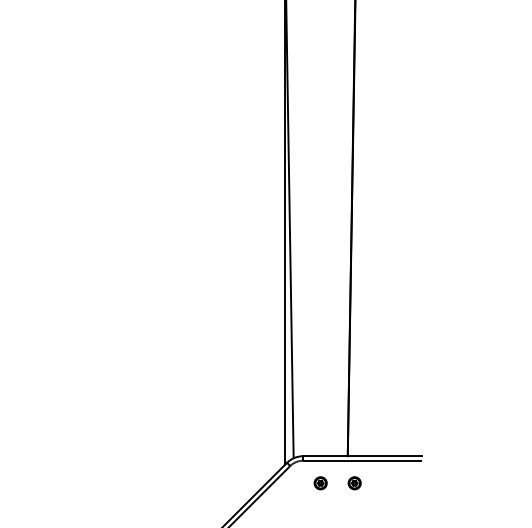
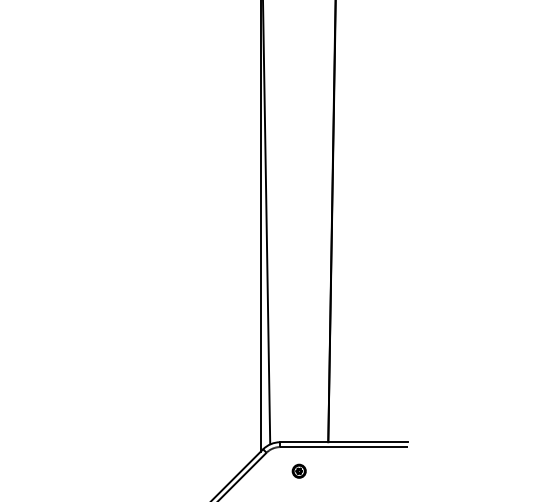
part: (354, 483) -> (335, 471), removed

